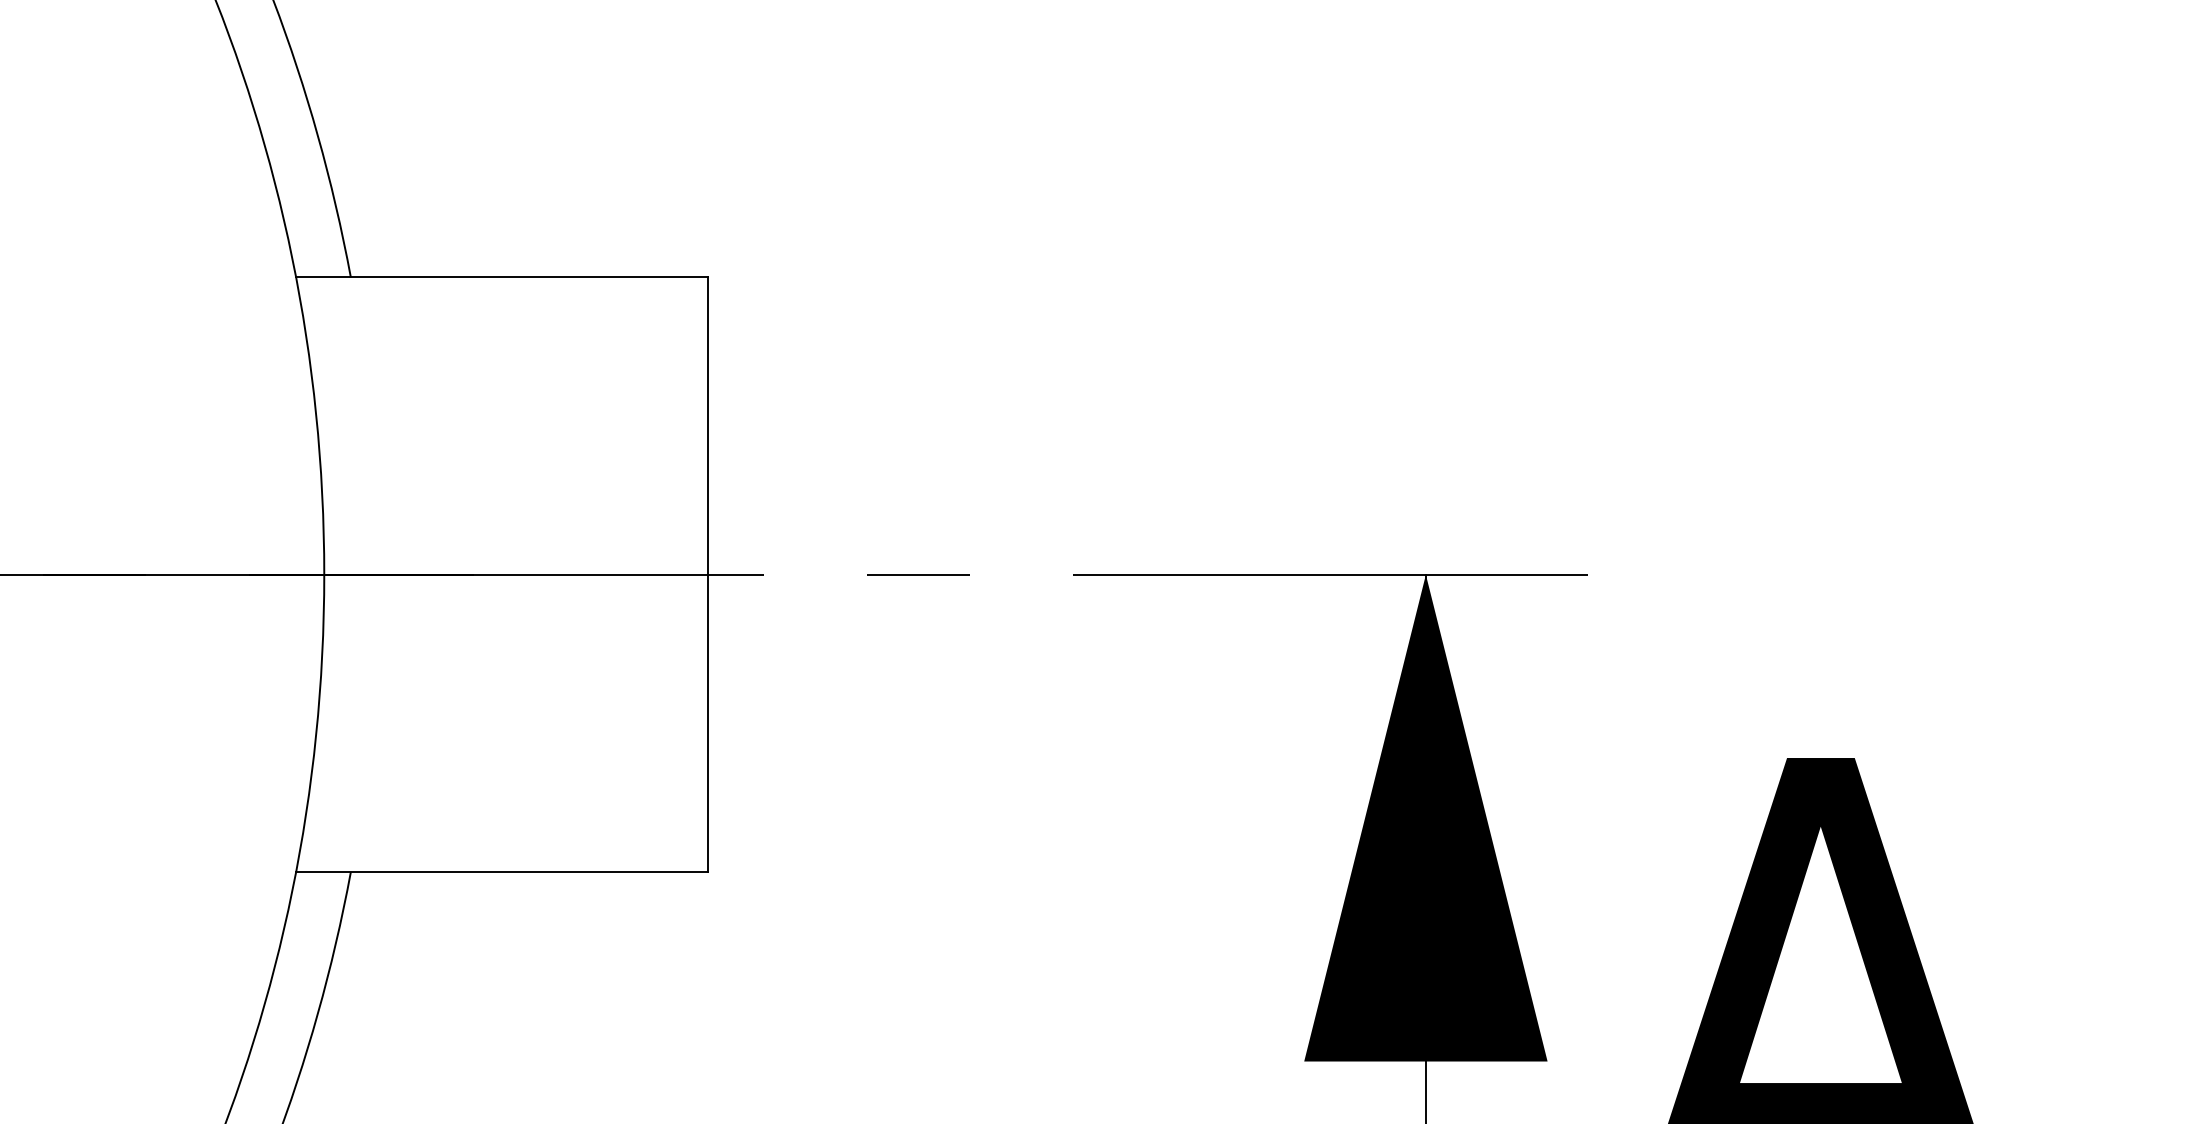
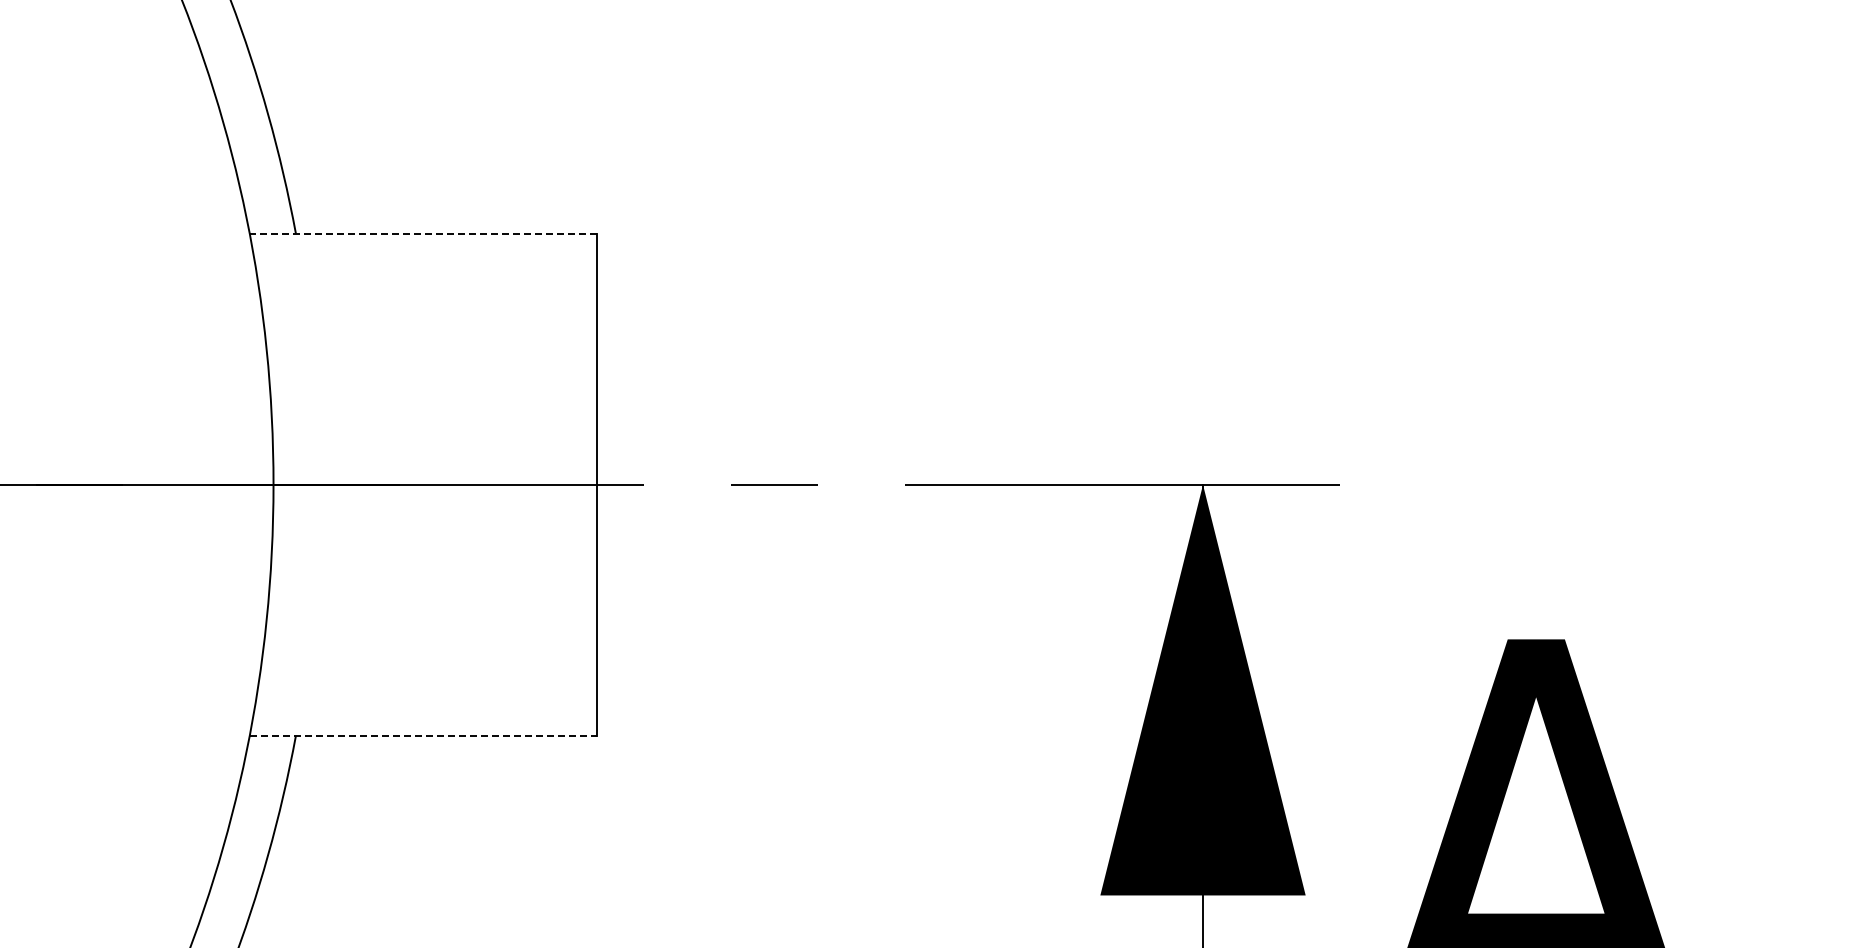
line: (502, 276) -> (423, 233), solid -> dashed
line: (502, 871) -> (423, 735), solid -> dashed

